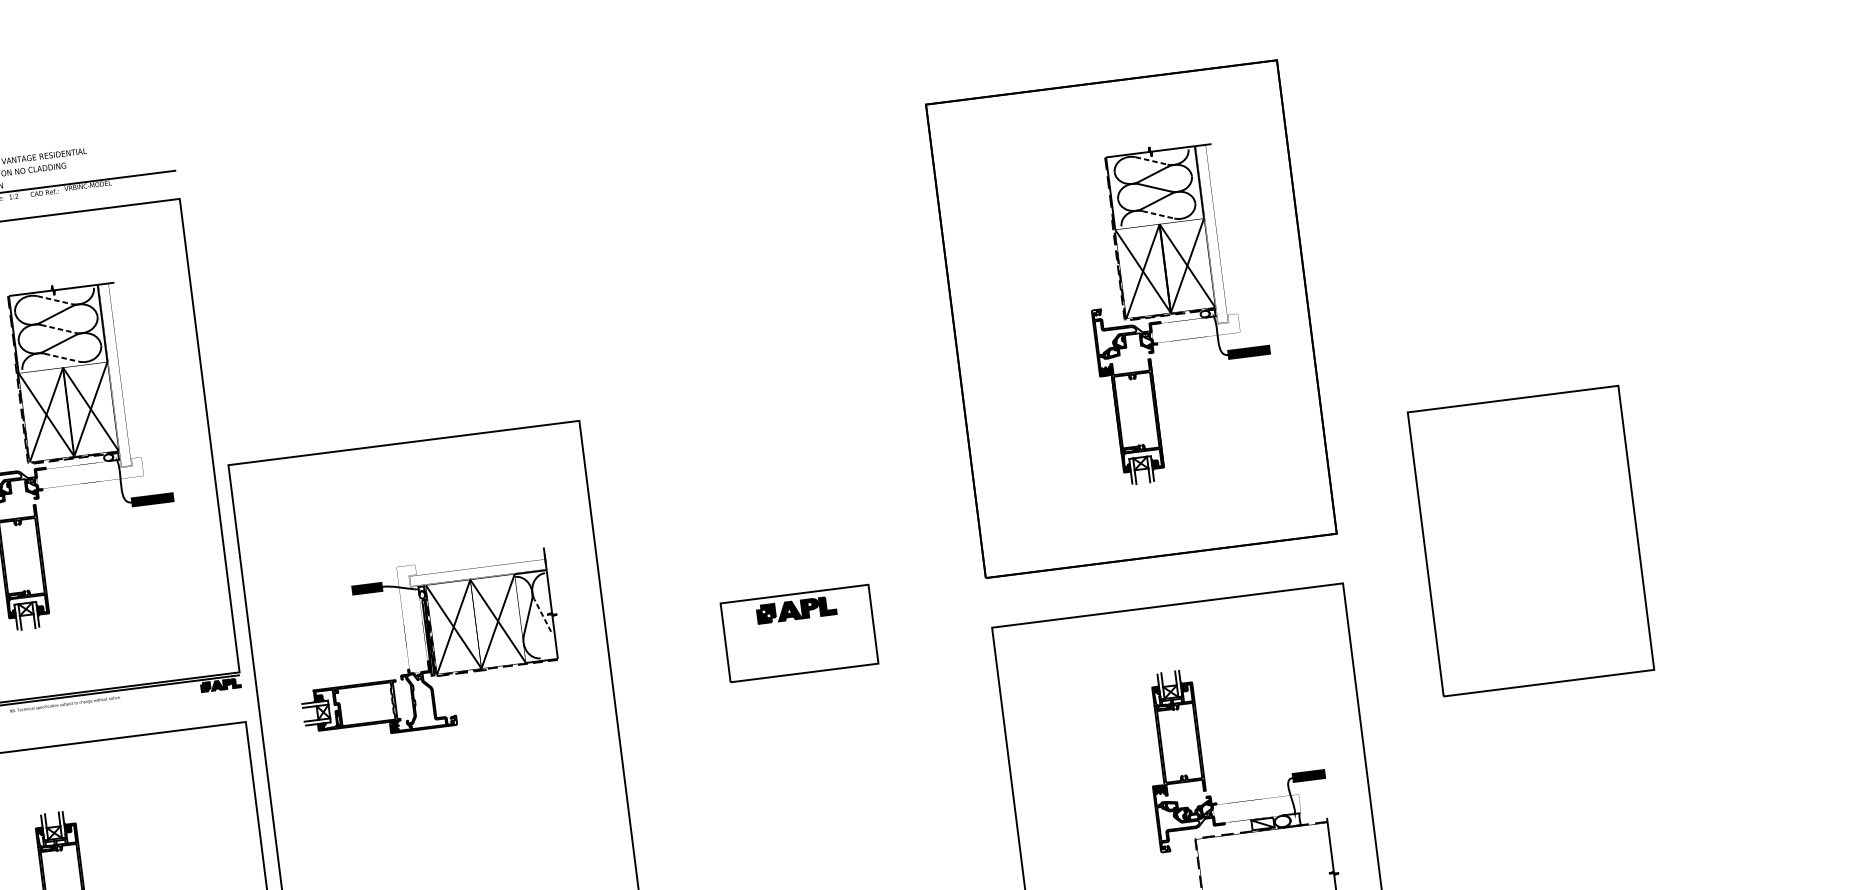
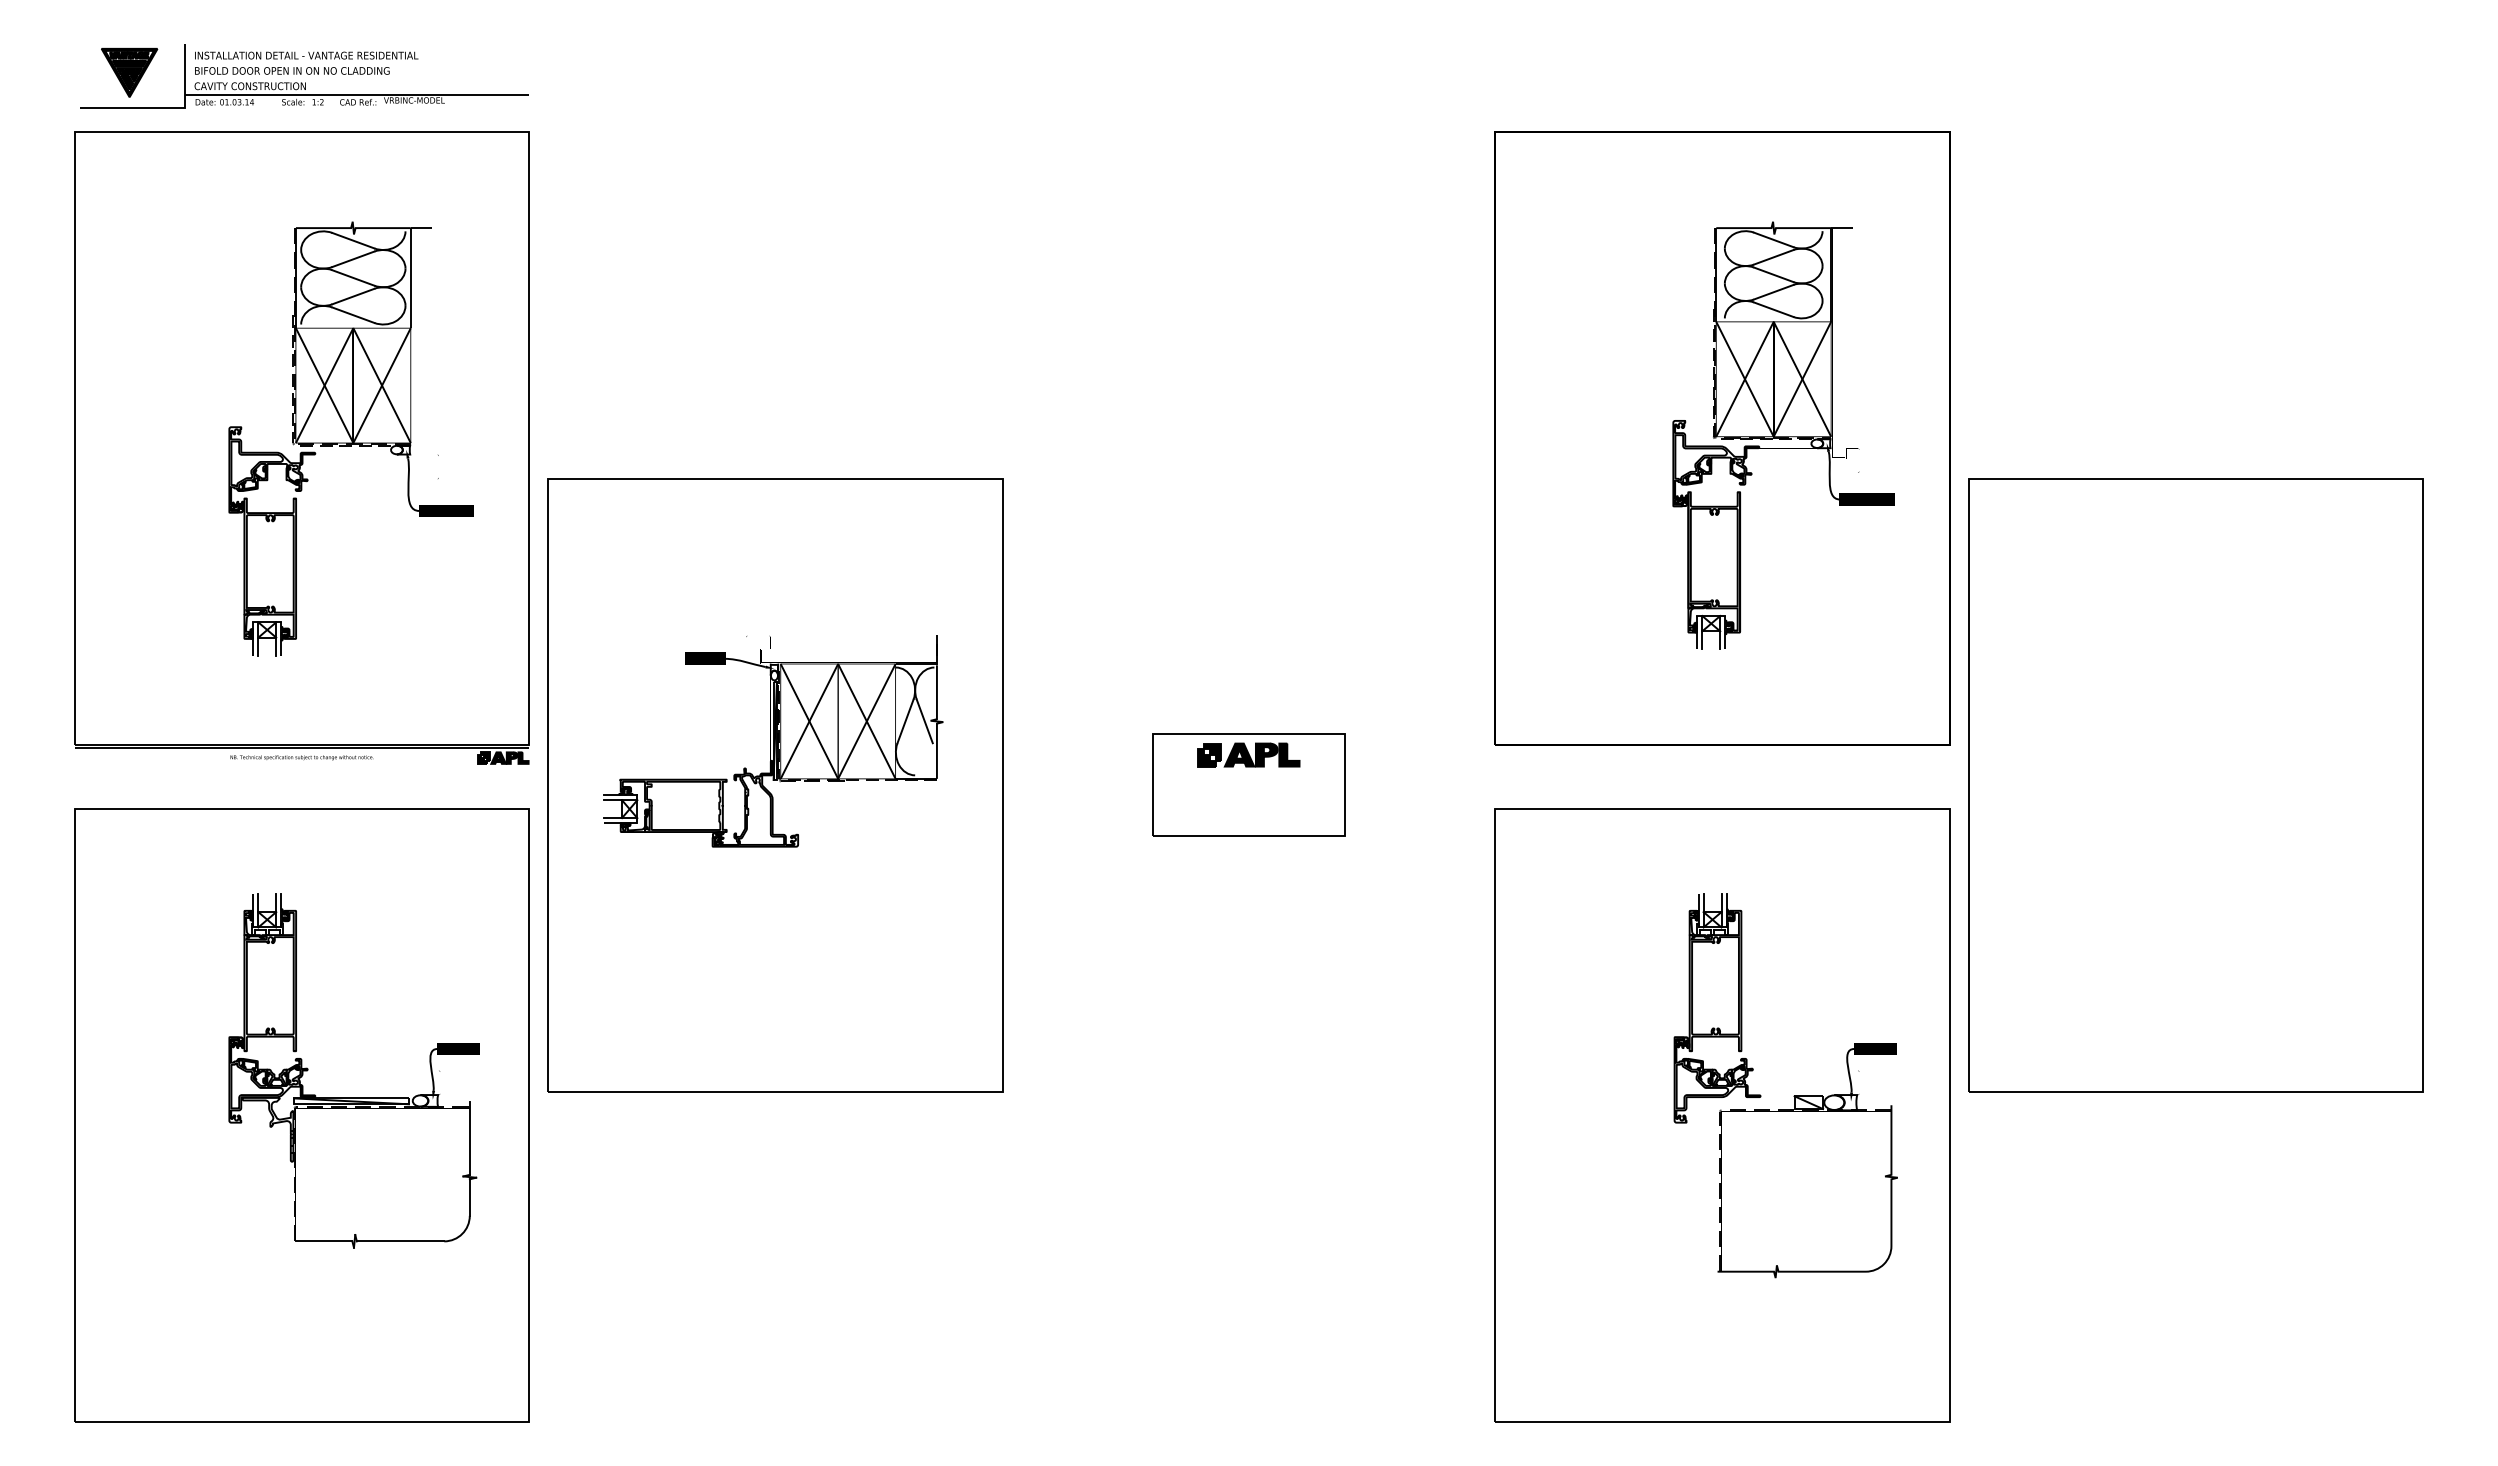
line: (1152, 161) -> (1774, 240), dashed -> solid
line: (1159, 214) -> (1774, 309), dashed -> solid
line: (54, 299) -> (353, 240), dashed -> solid
line: (58, 329) -> (353, 278), dashed -> solid
line: (61, 357) -> (353, 315), dashed -> solid
part: (1530, 541) -> (2195, 785), size x1.67
line: (542, 615) -> (924, 720), dashed -> solid

